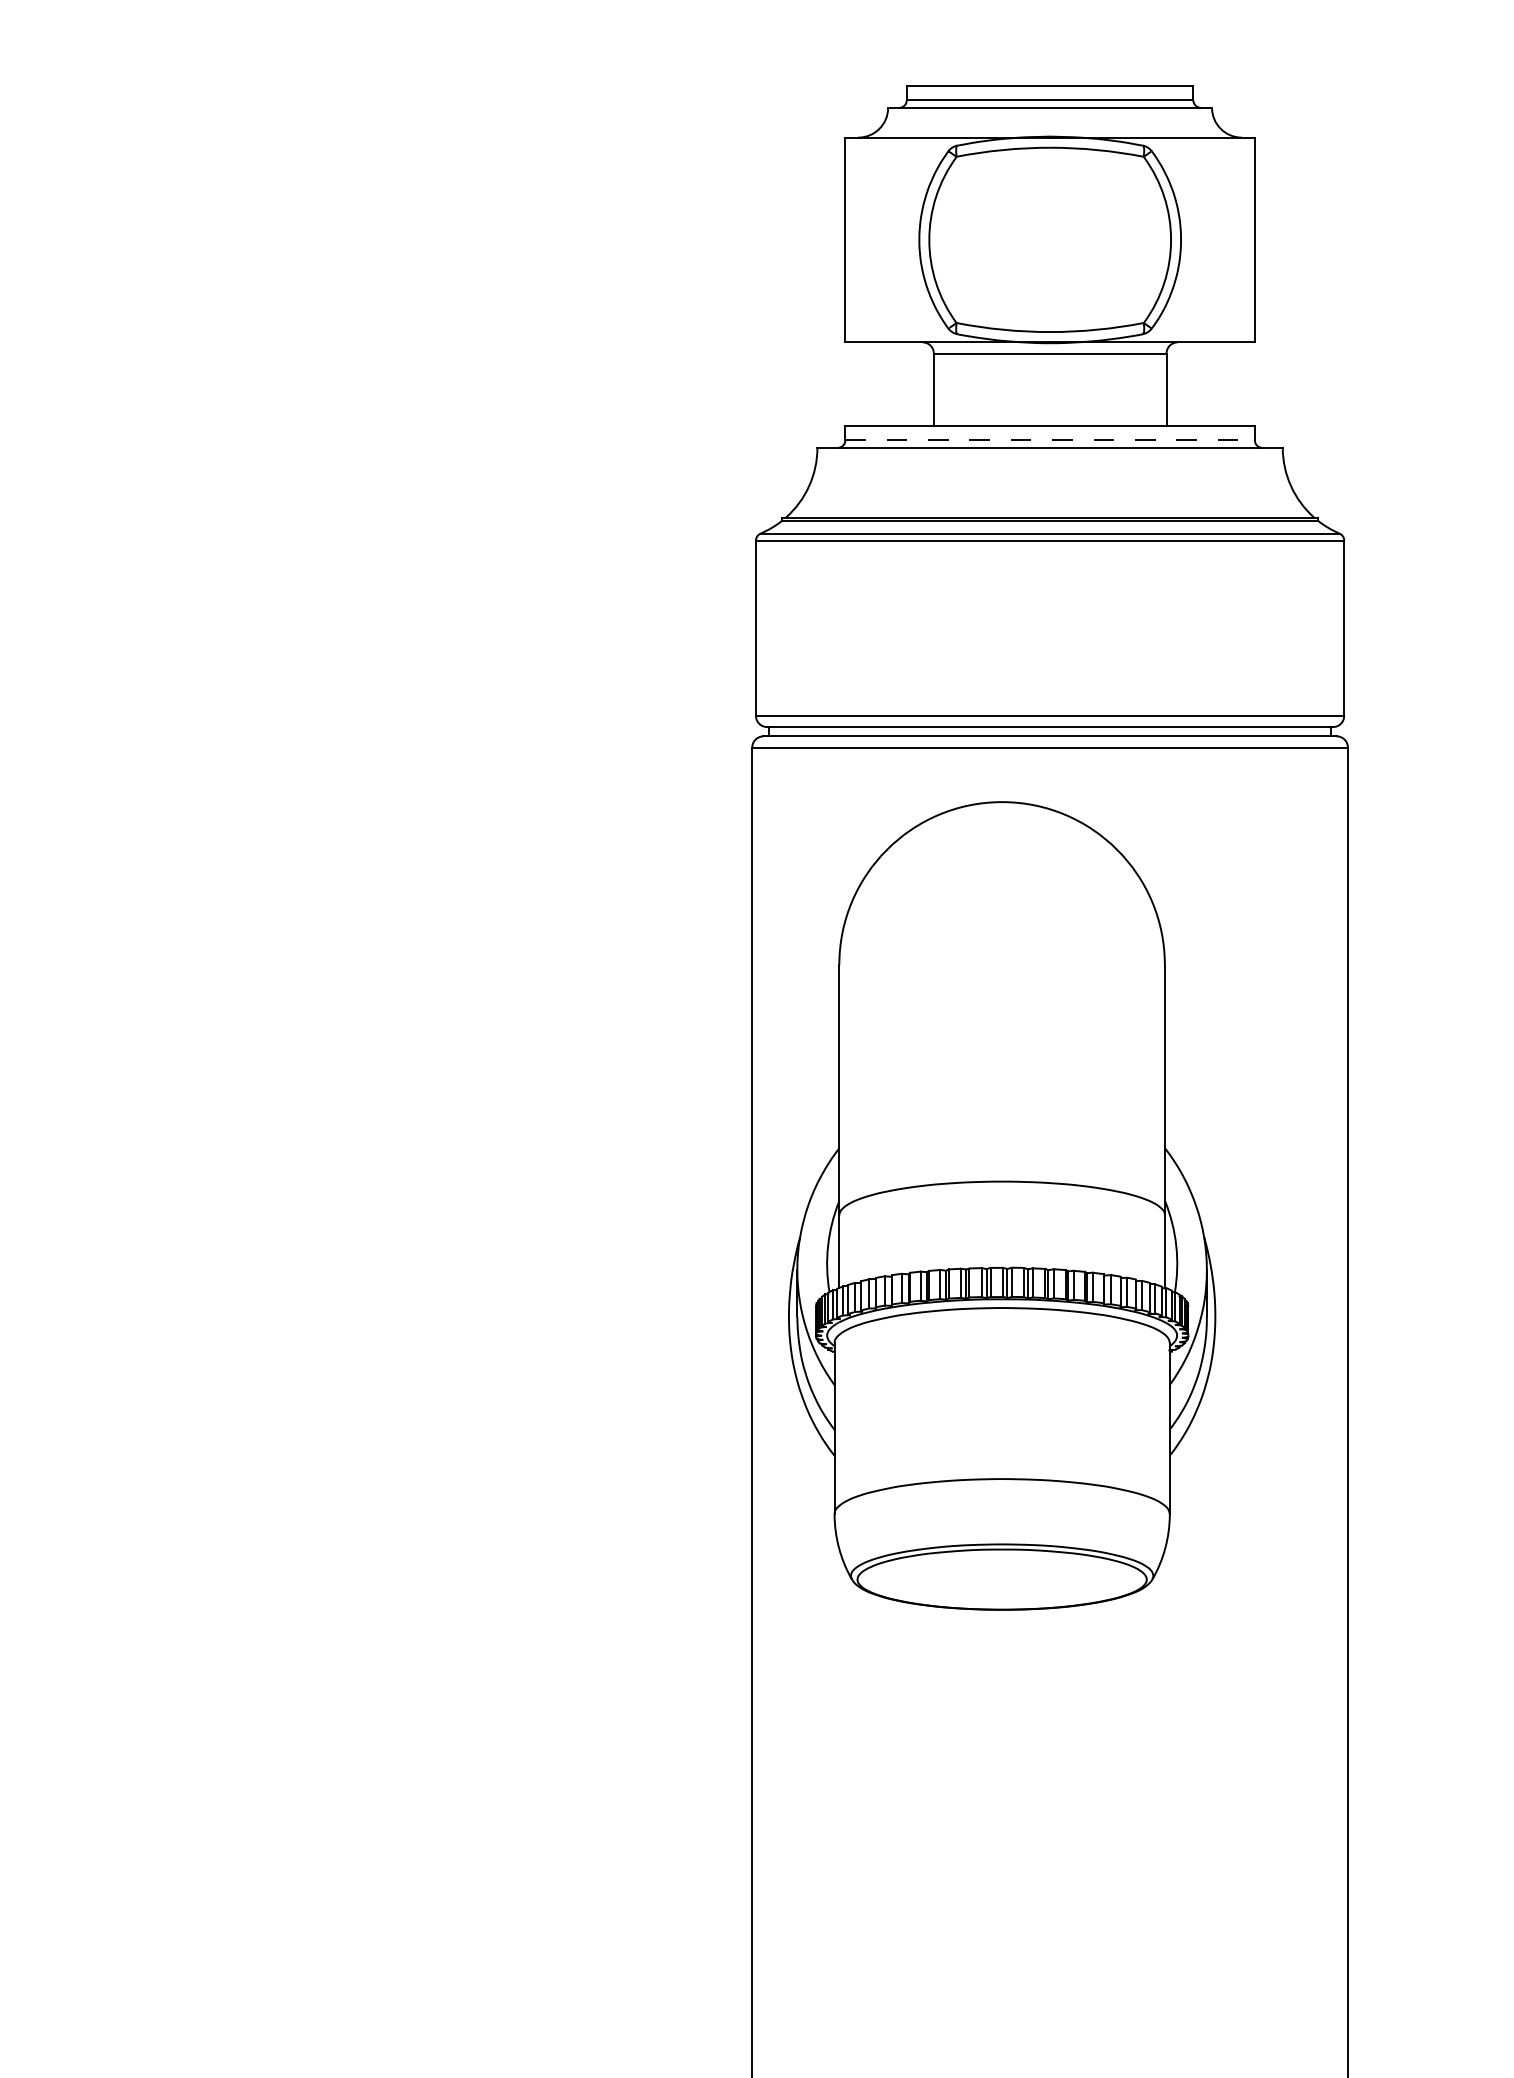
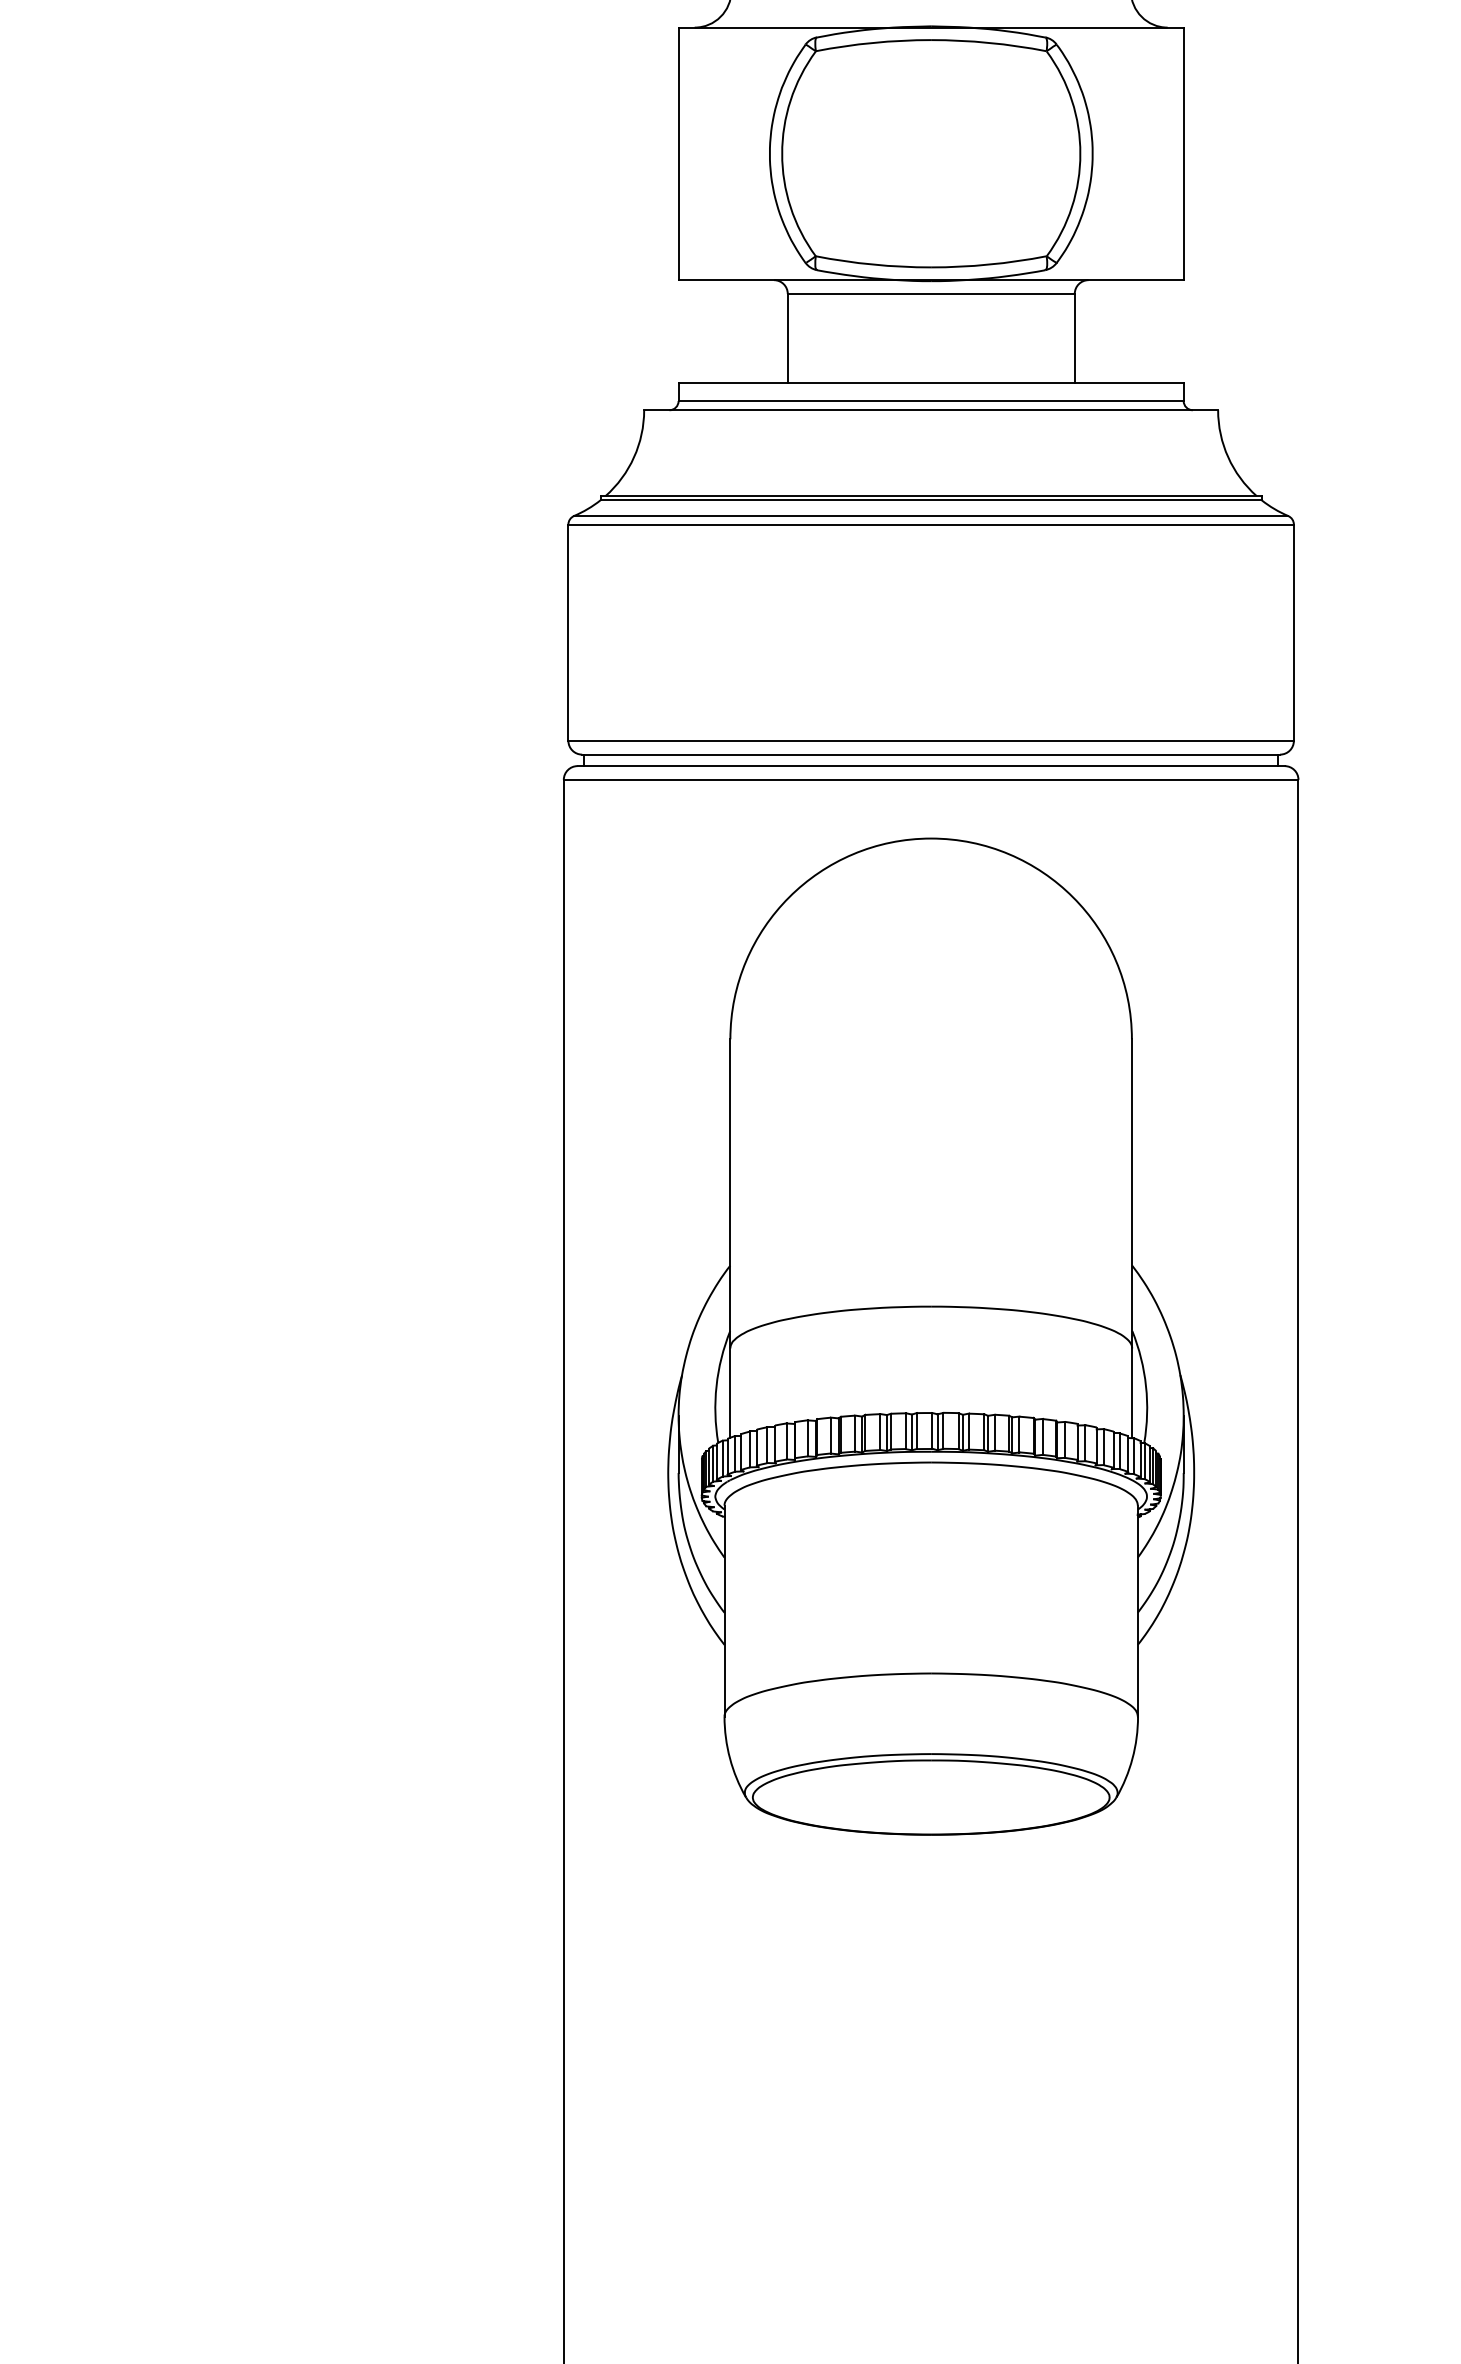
line: (1050, 440) -> (931, 401), dashed -> solid
part: (1002, 1205) -> (931, 1336), moved

